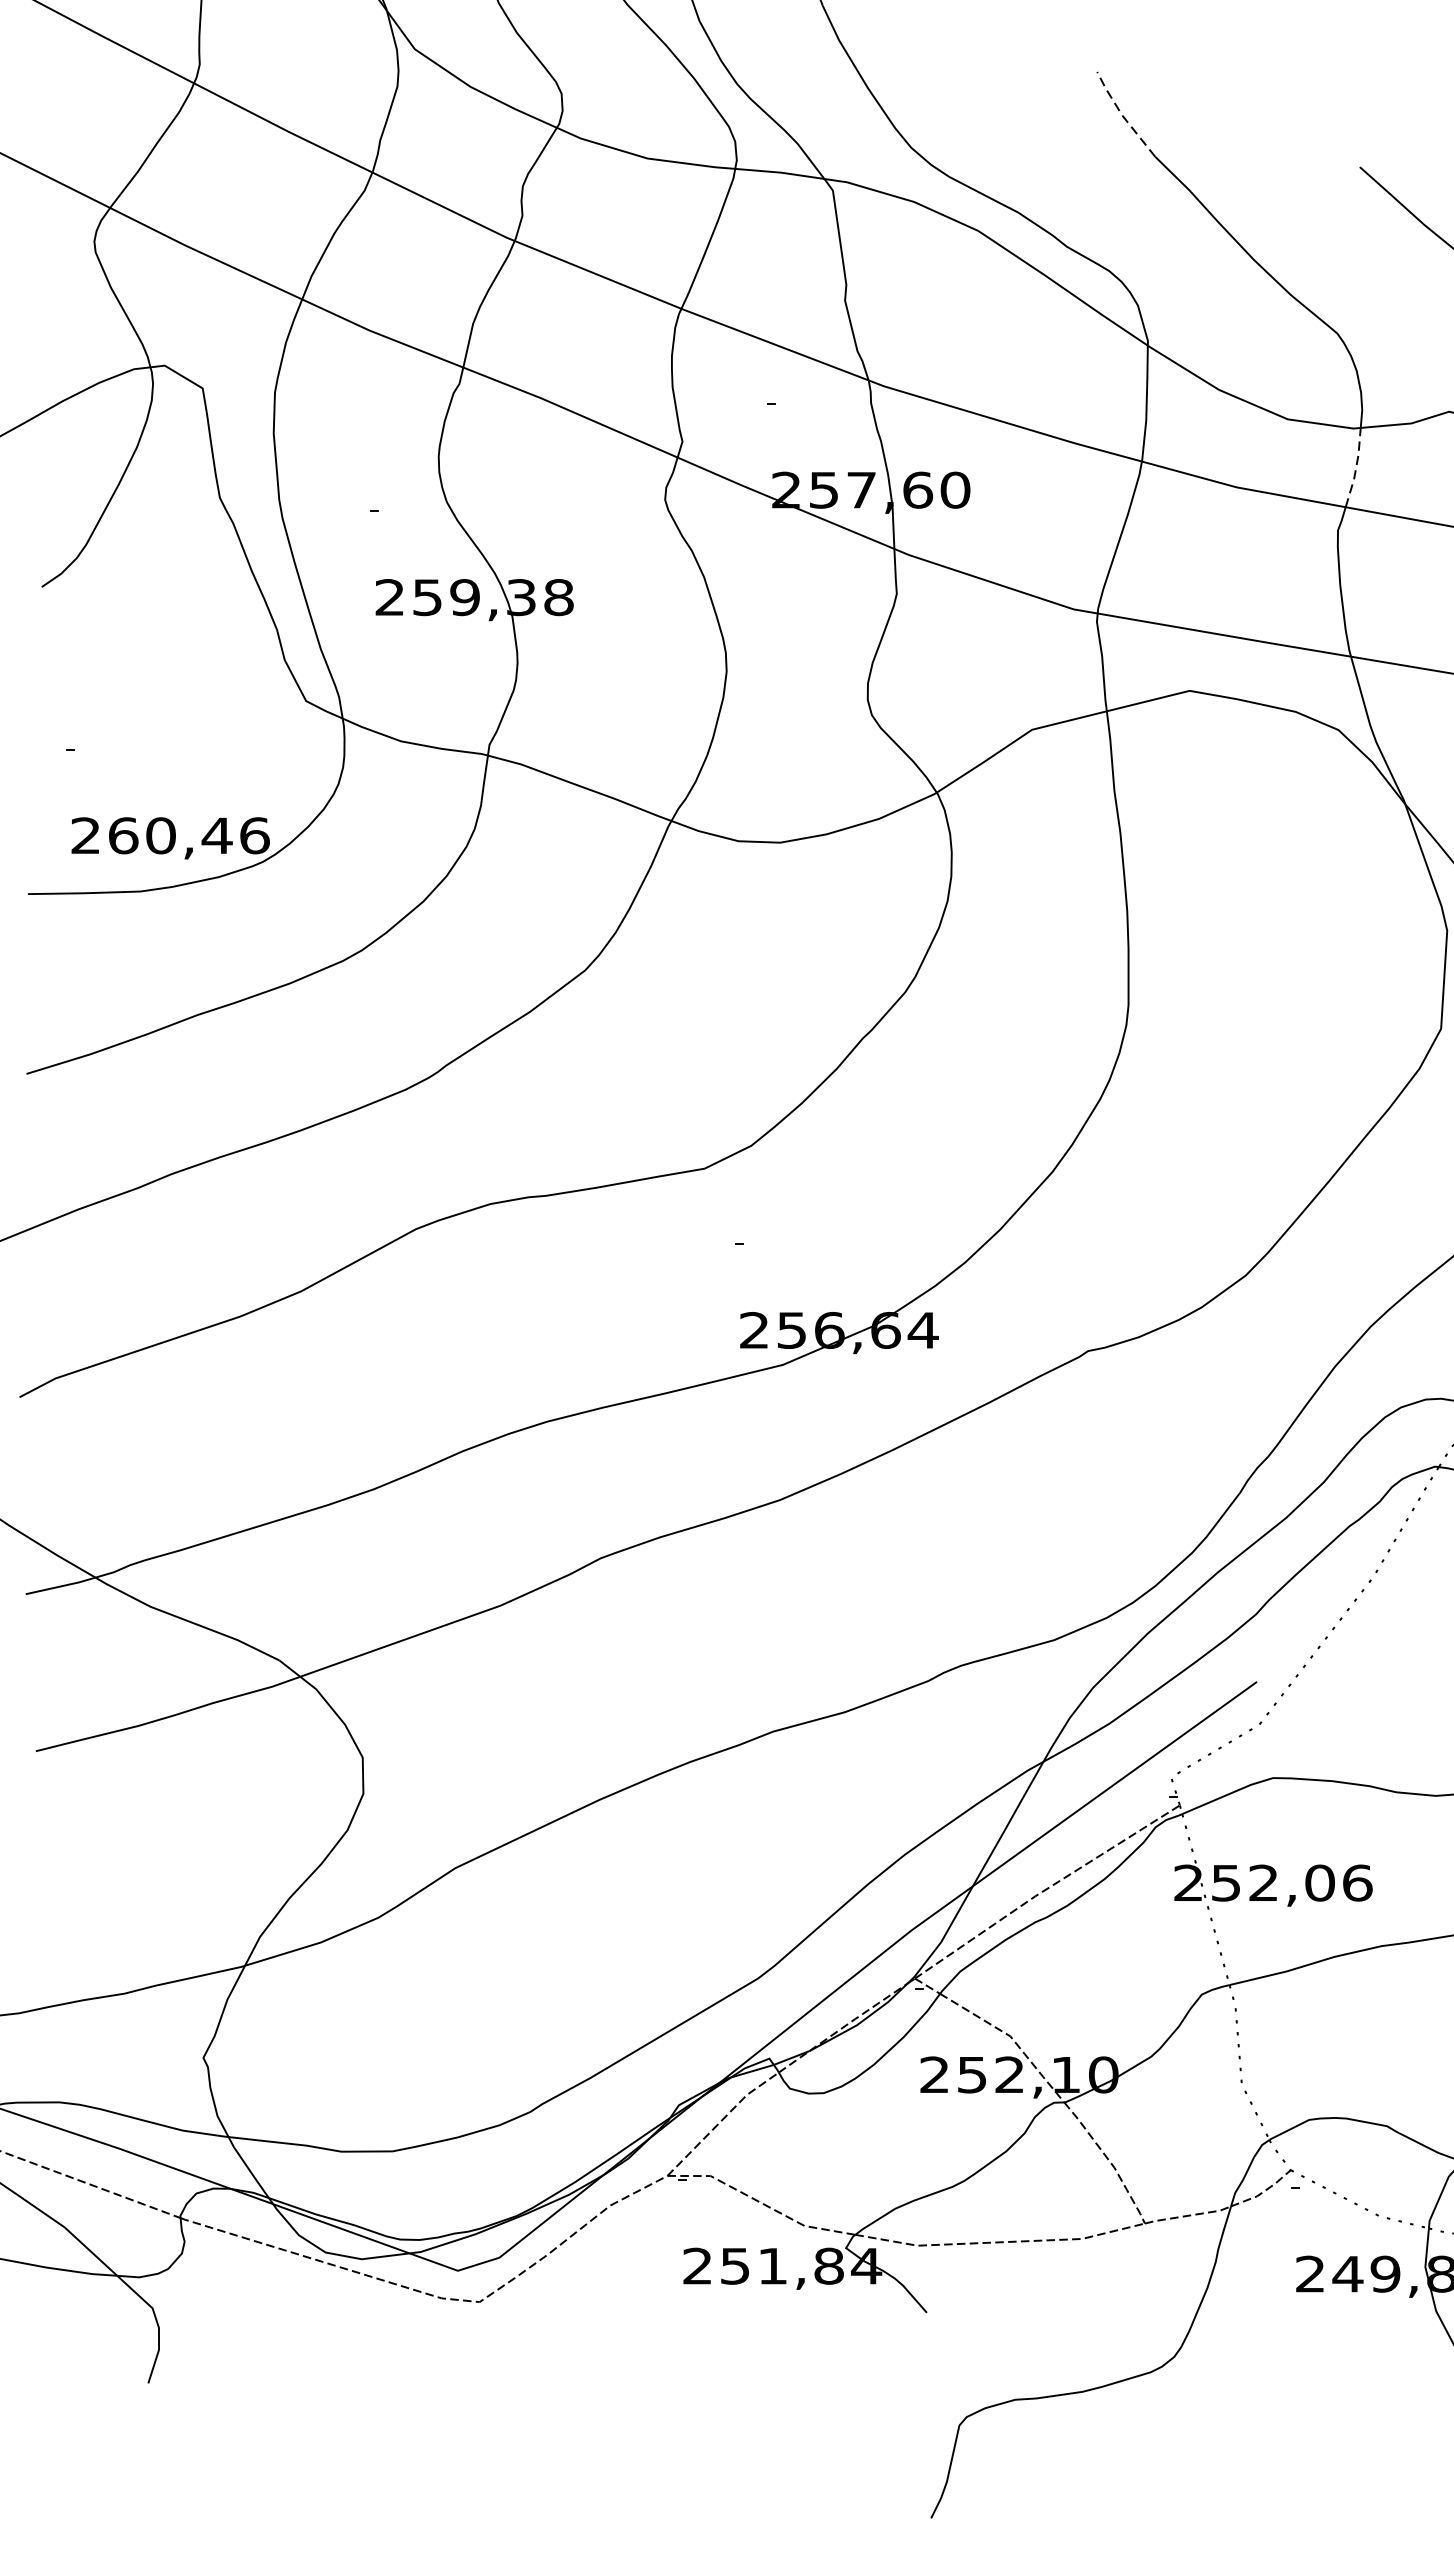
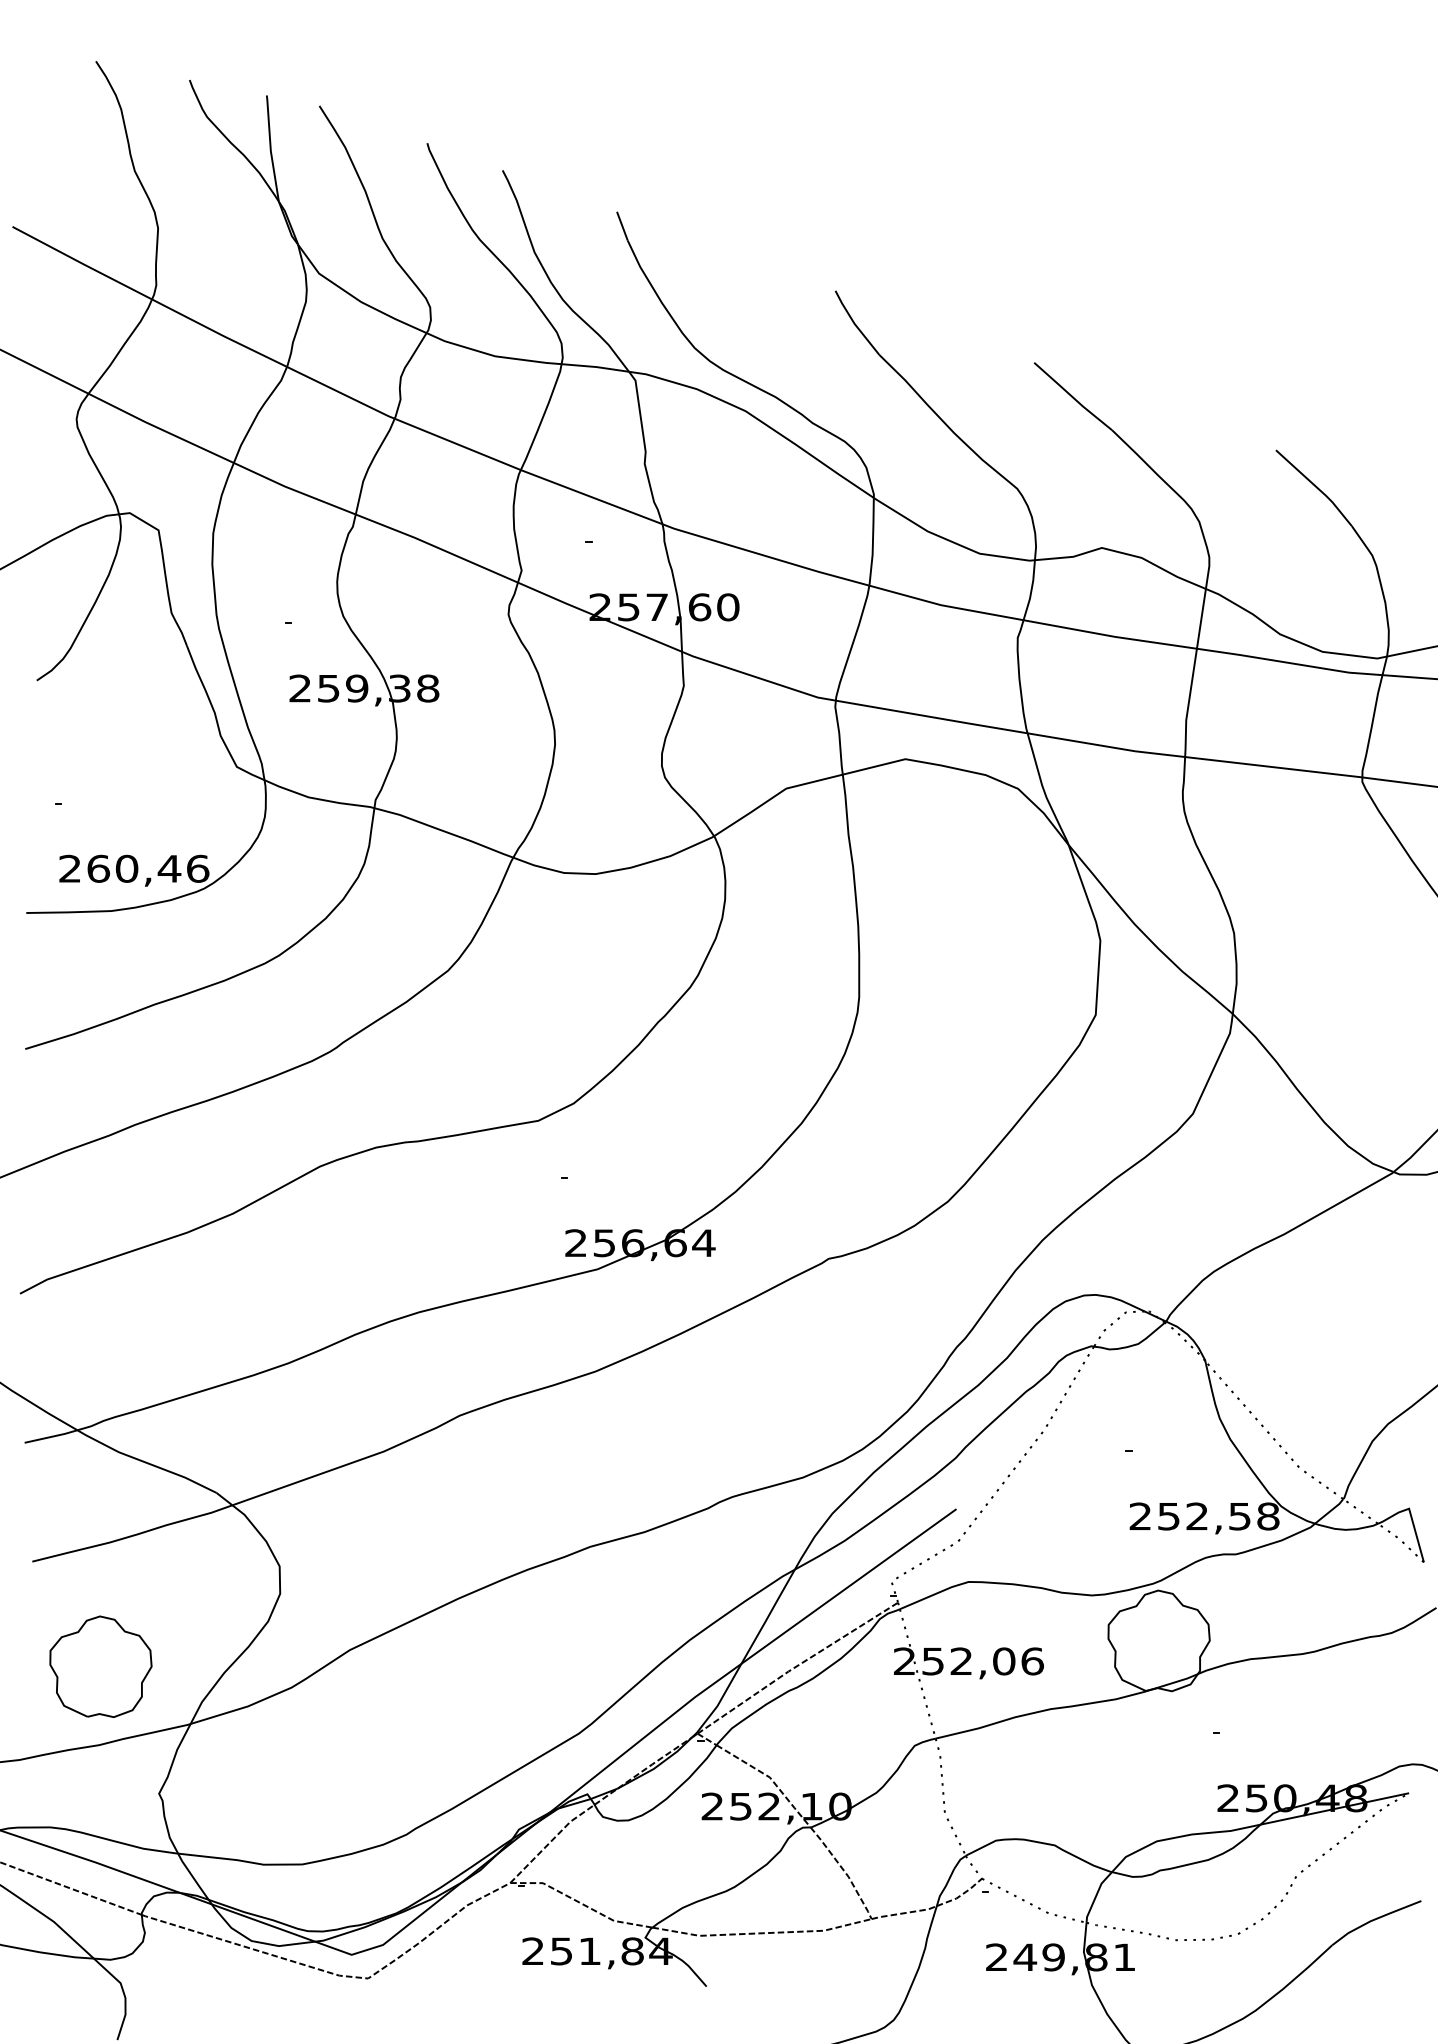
line: (1122, 115) -> (854, 323), dashed -> solid
line: (1356, 467) -> (1031, 590), dashed -> solid
part: (125, 1889) -> (100, 1666), added

